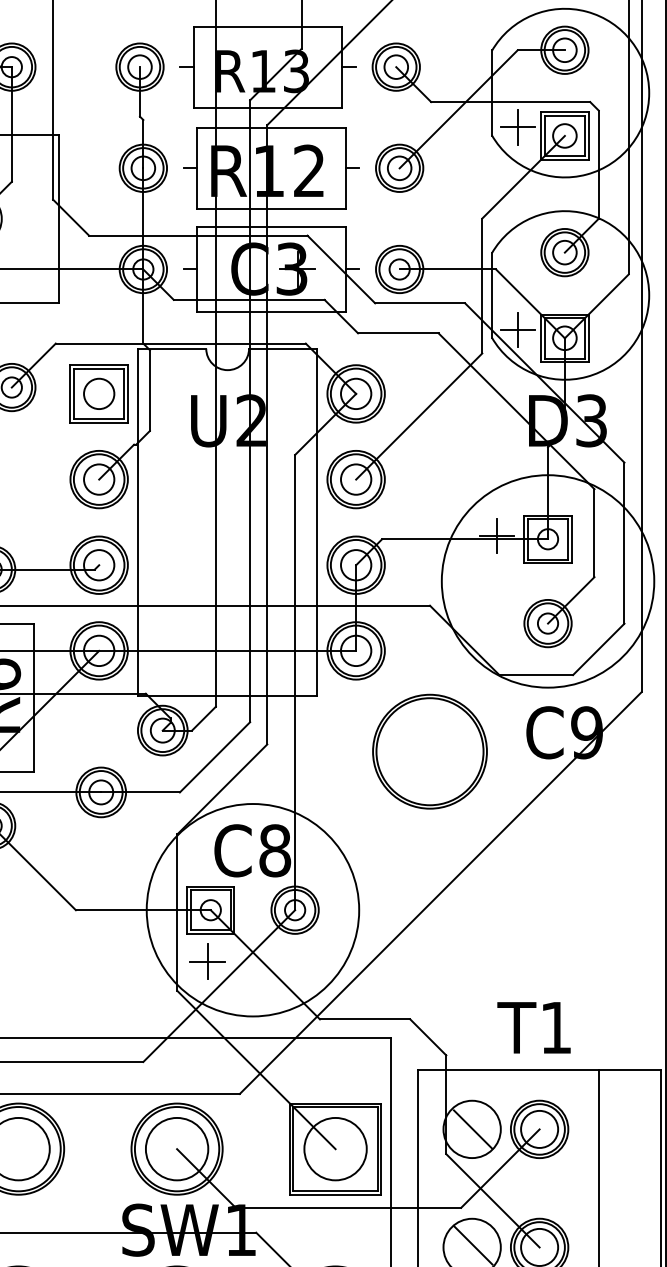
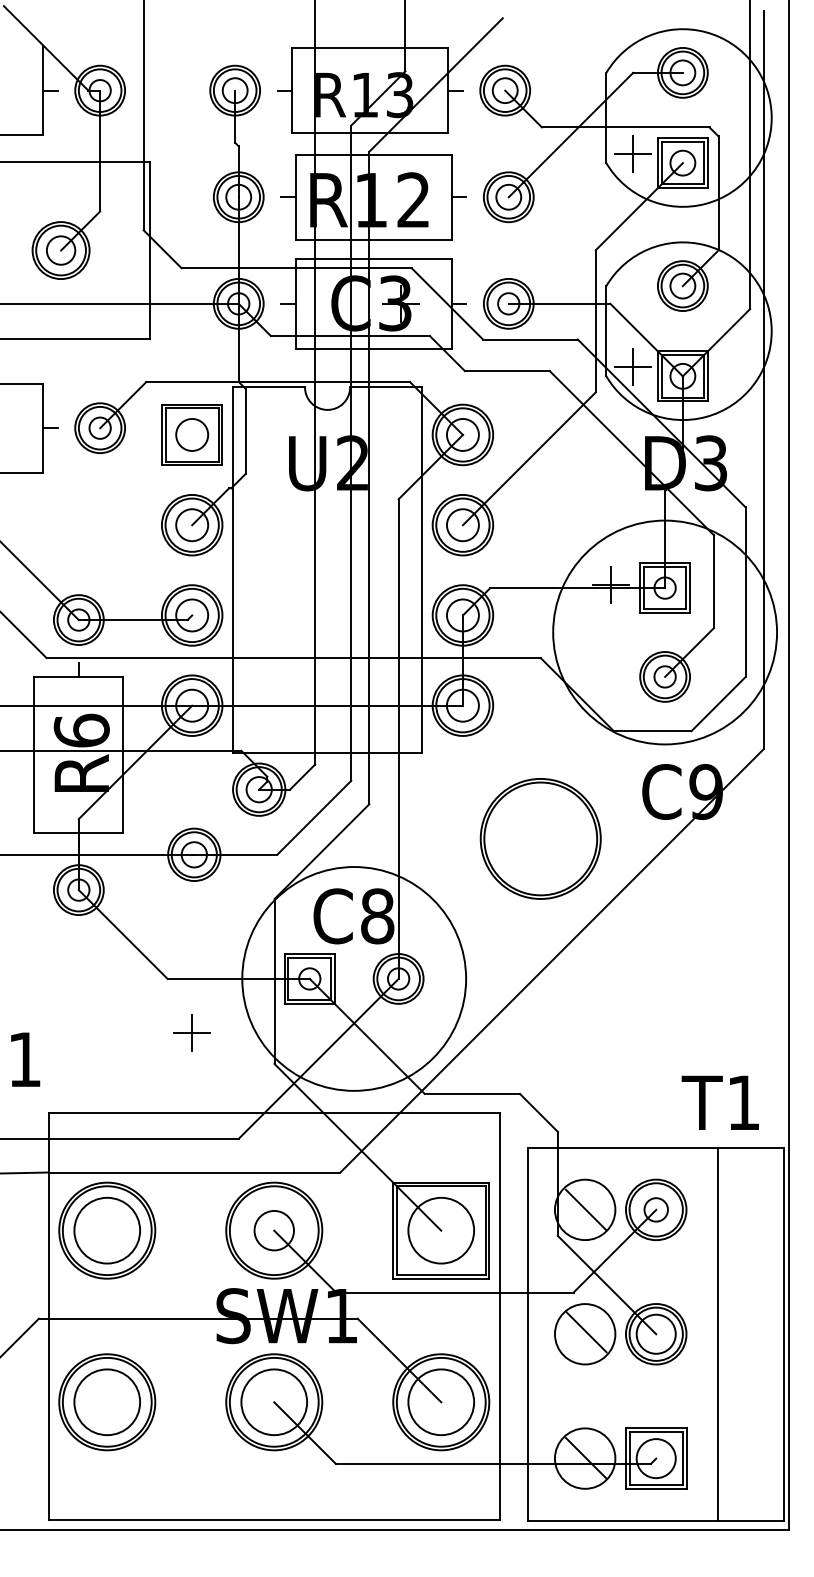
part: (429, 751) -> (540, 838), moved
part: (206, 961) -> (191, 1032), moved
text: (533, 1027) -> (719, 1102), moved
circle: (538, 1129) -> (655, 1209), size x0.6
circle: (177, 1148) -> (274, 1230), size x0.6

